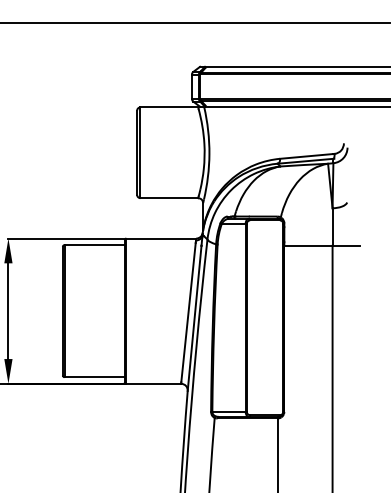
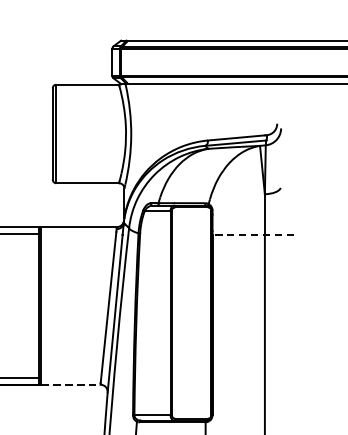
line: (321, 245) -> (252, 234), solid -> dashed
line: (154, 383) -> (71, 384), solid -> dashed

